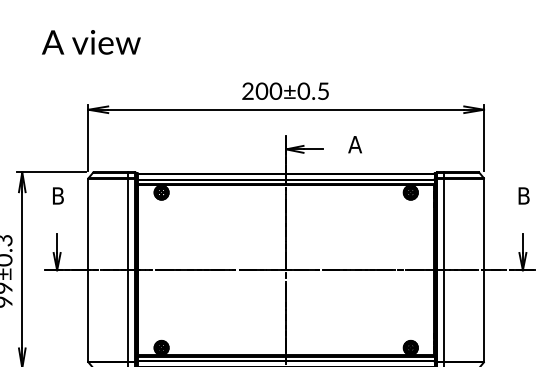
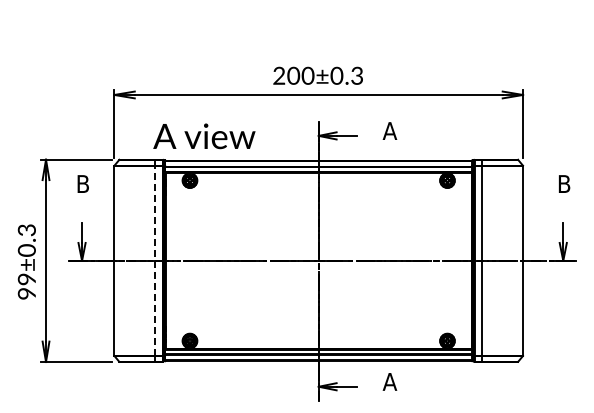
text: (91, 42) -> (204, 136), moved
text: (322, 90) -> (356, 75), 200±0.5 -> 200±0.3
line: (128, 269) -> (155, 260), solid -> dashed

